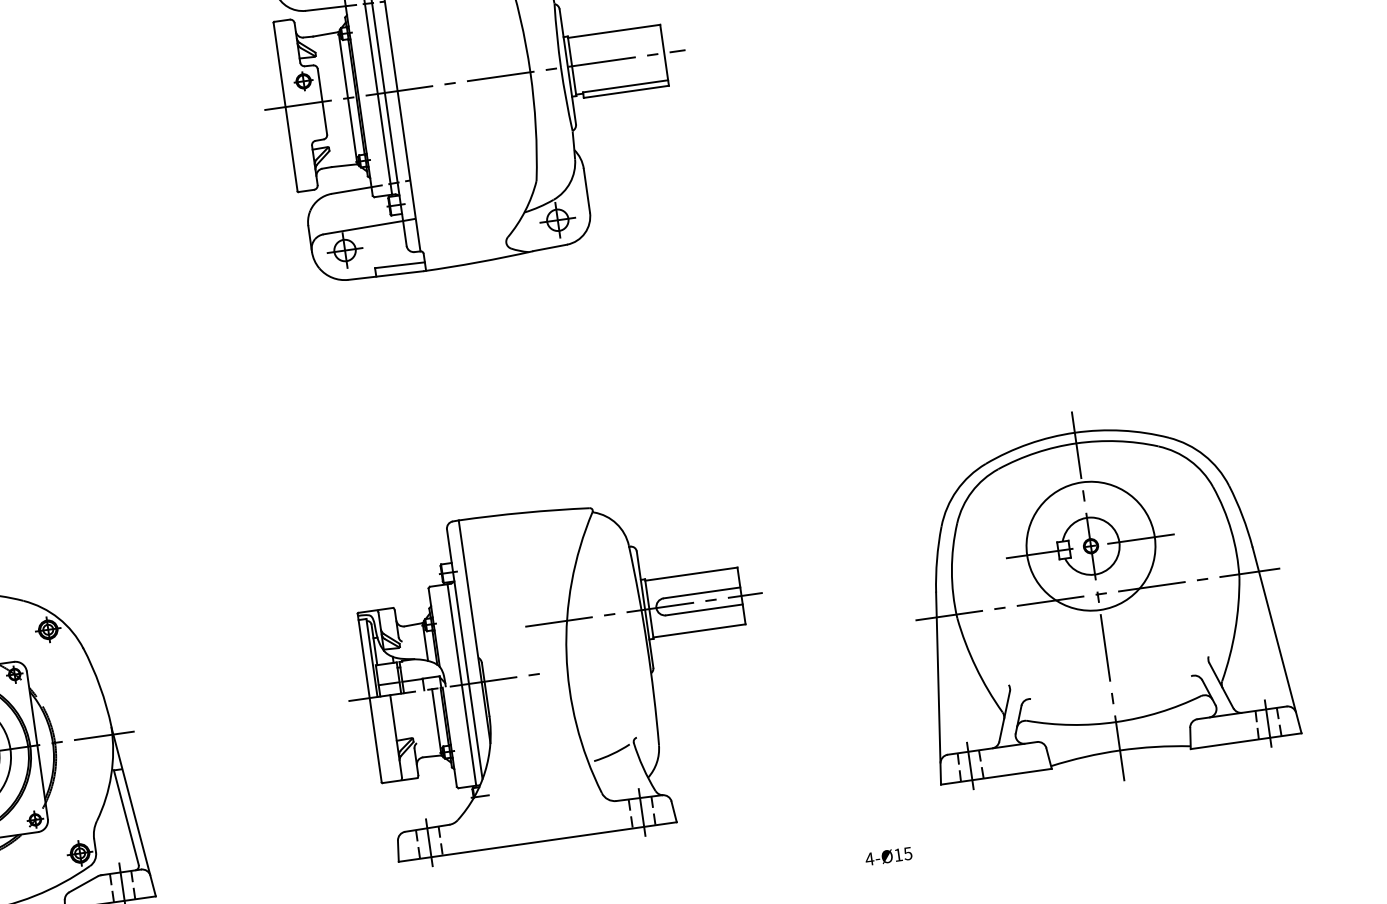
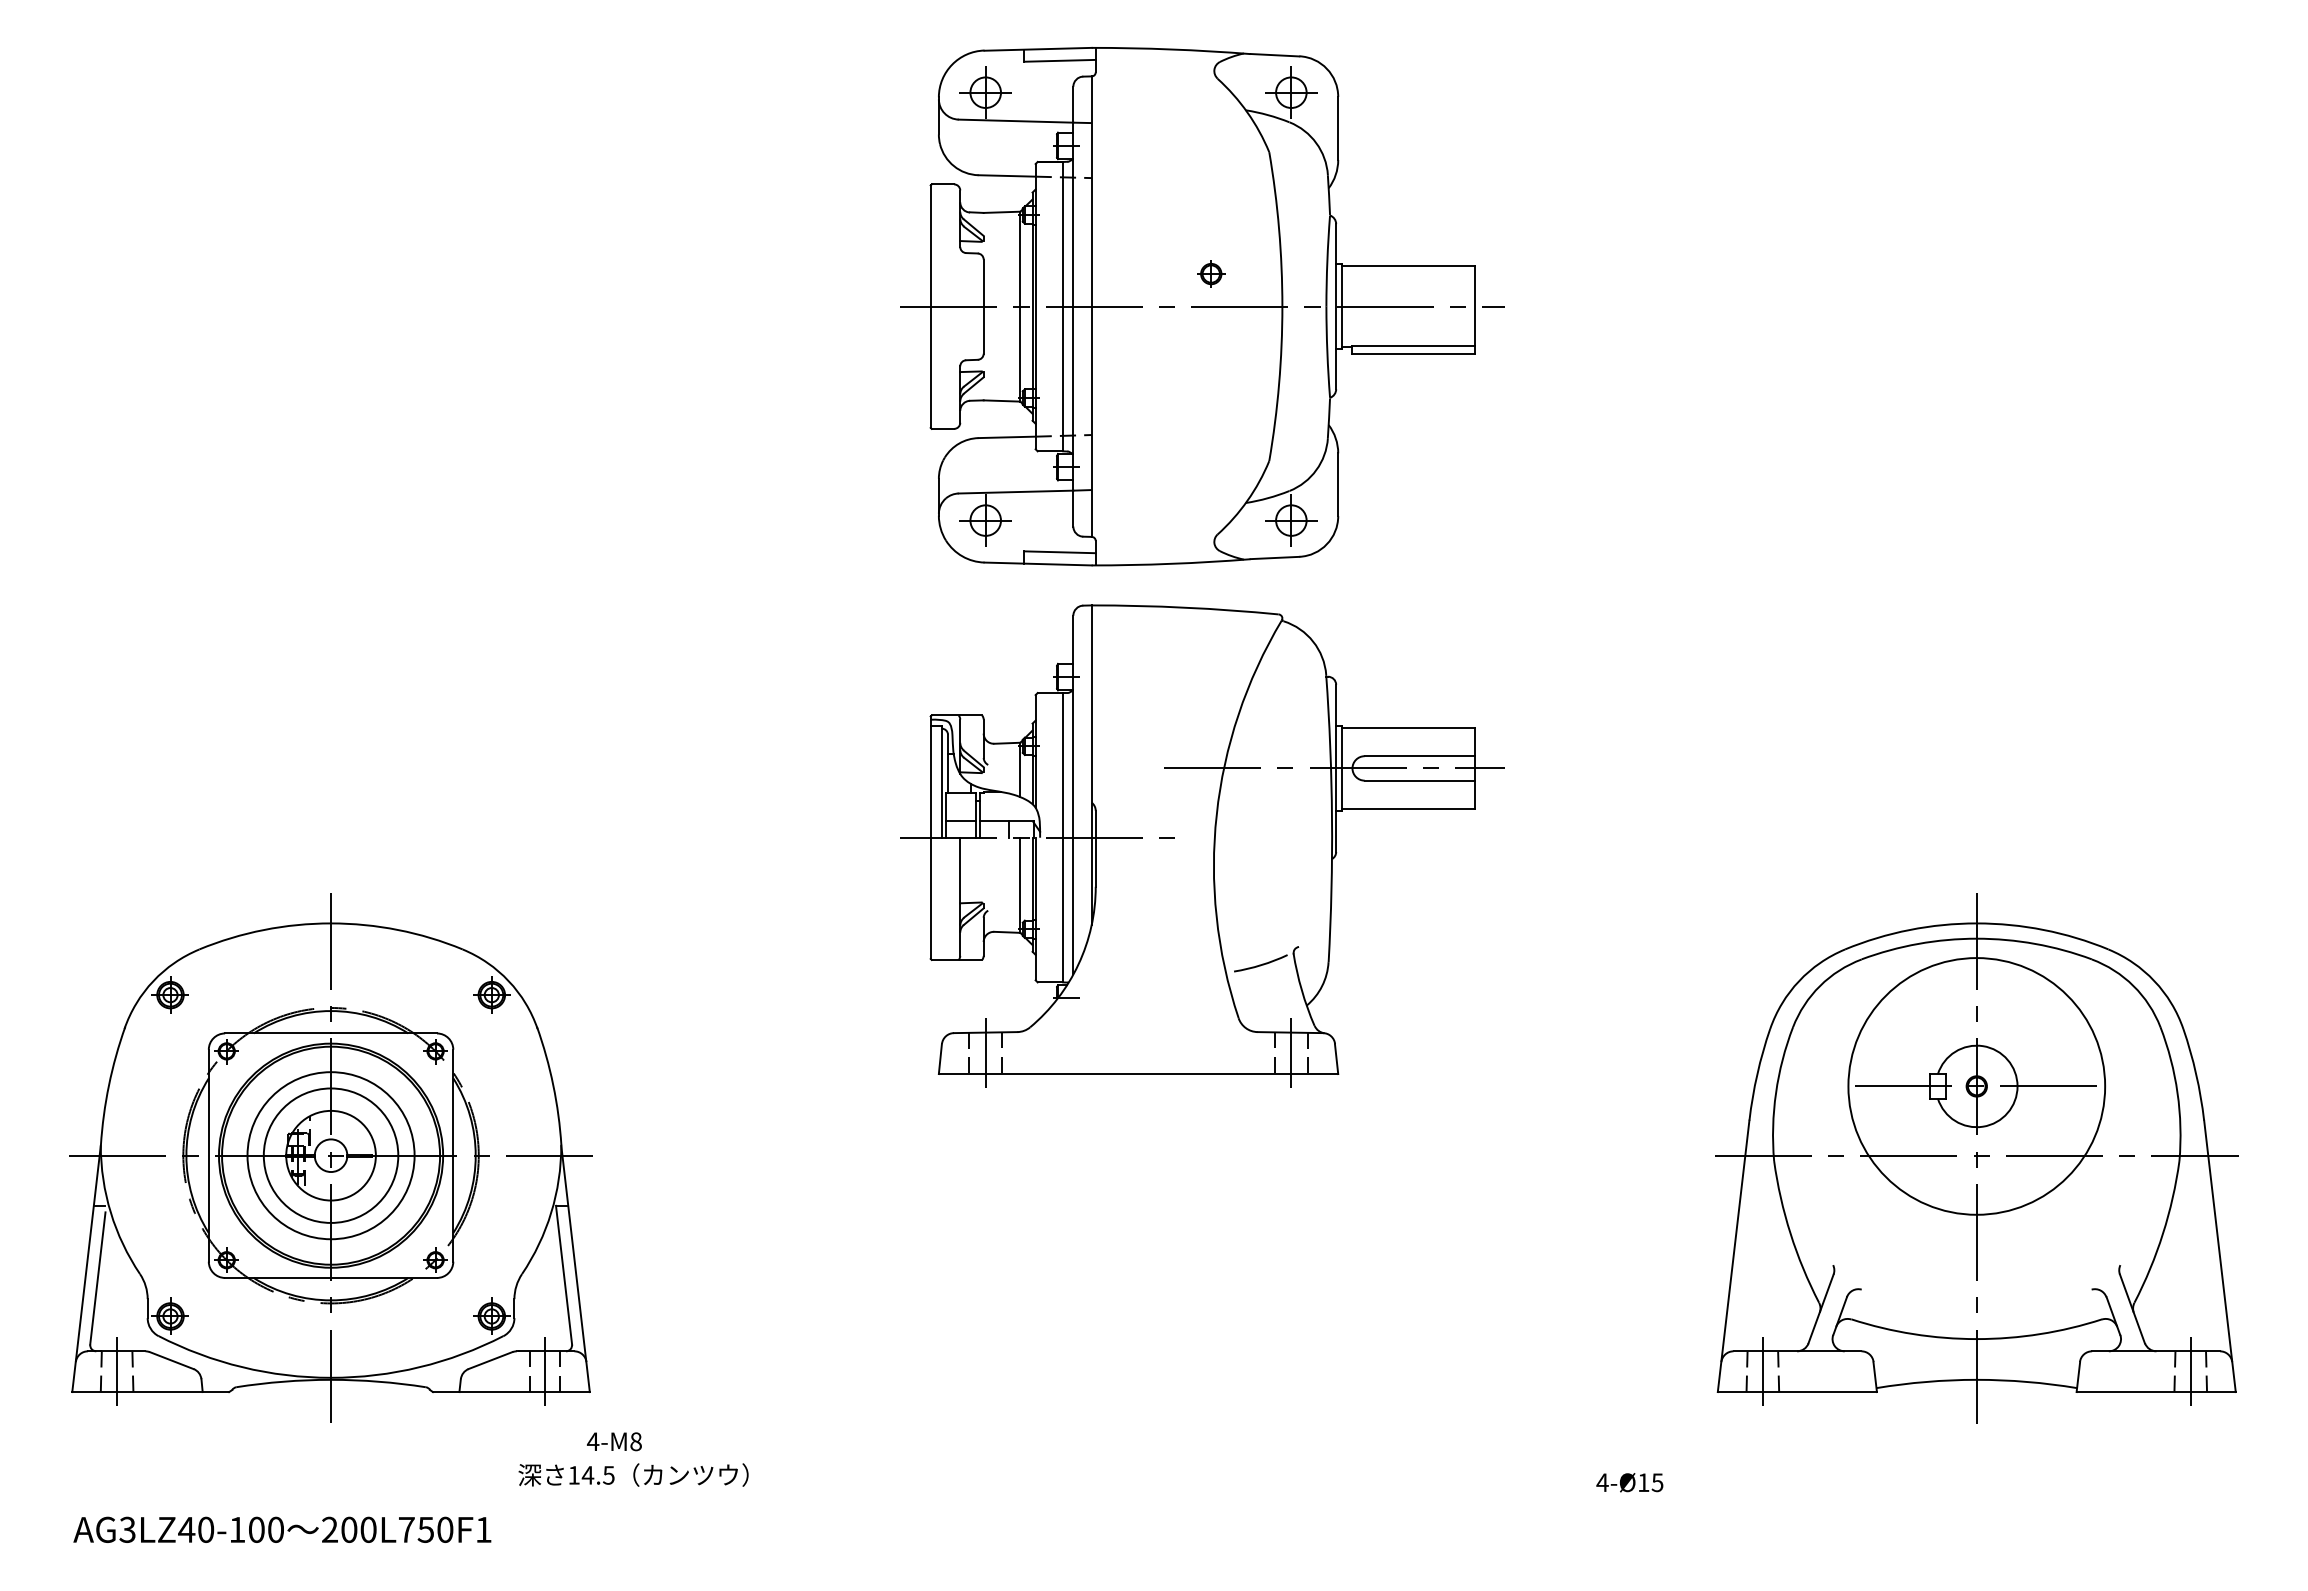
part: (303, 80) -> (1211, 273), moved
circle: (1090, 546) -> (1976, 1086), size x1.4
part: (559, 676) -> (1202, 845), moved

